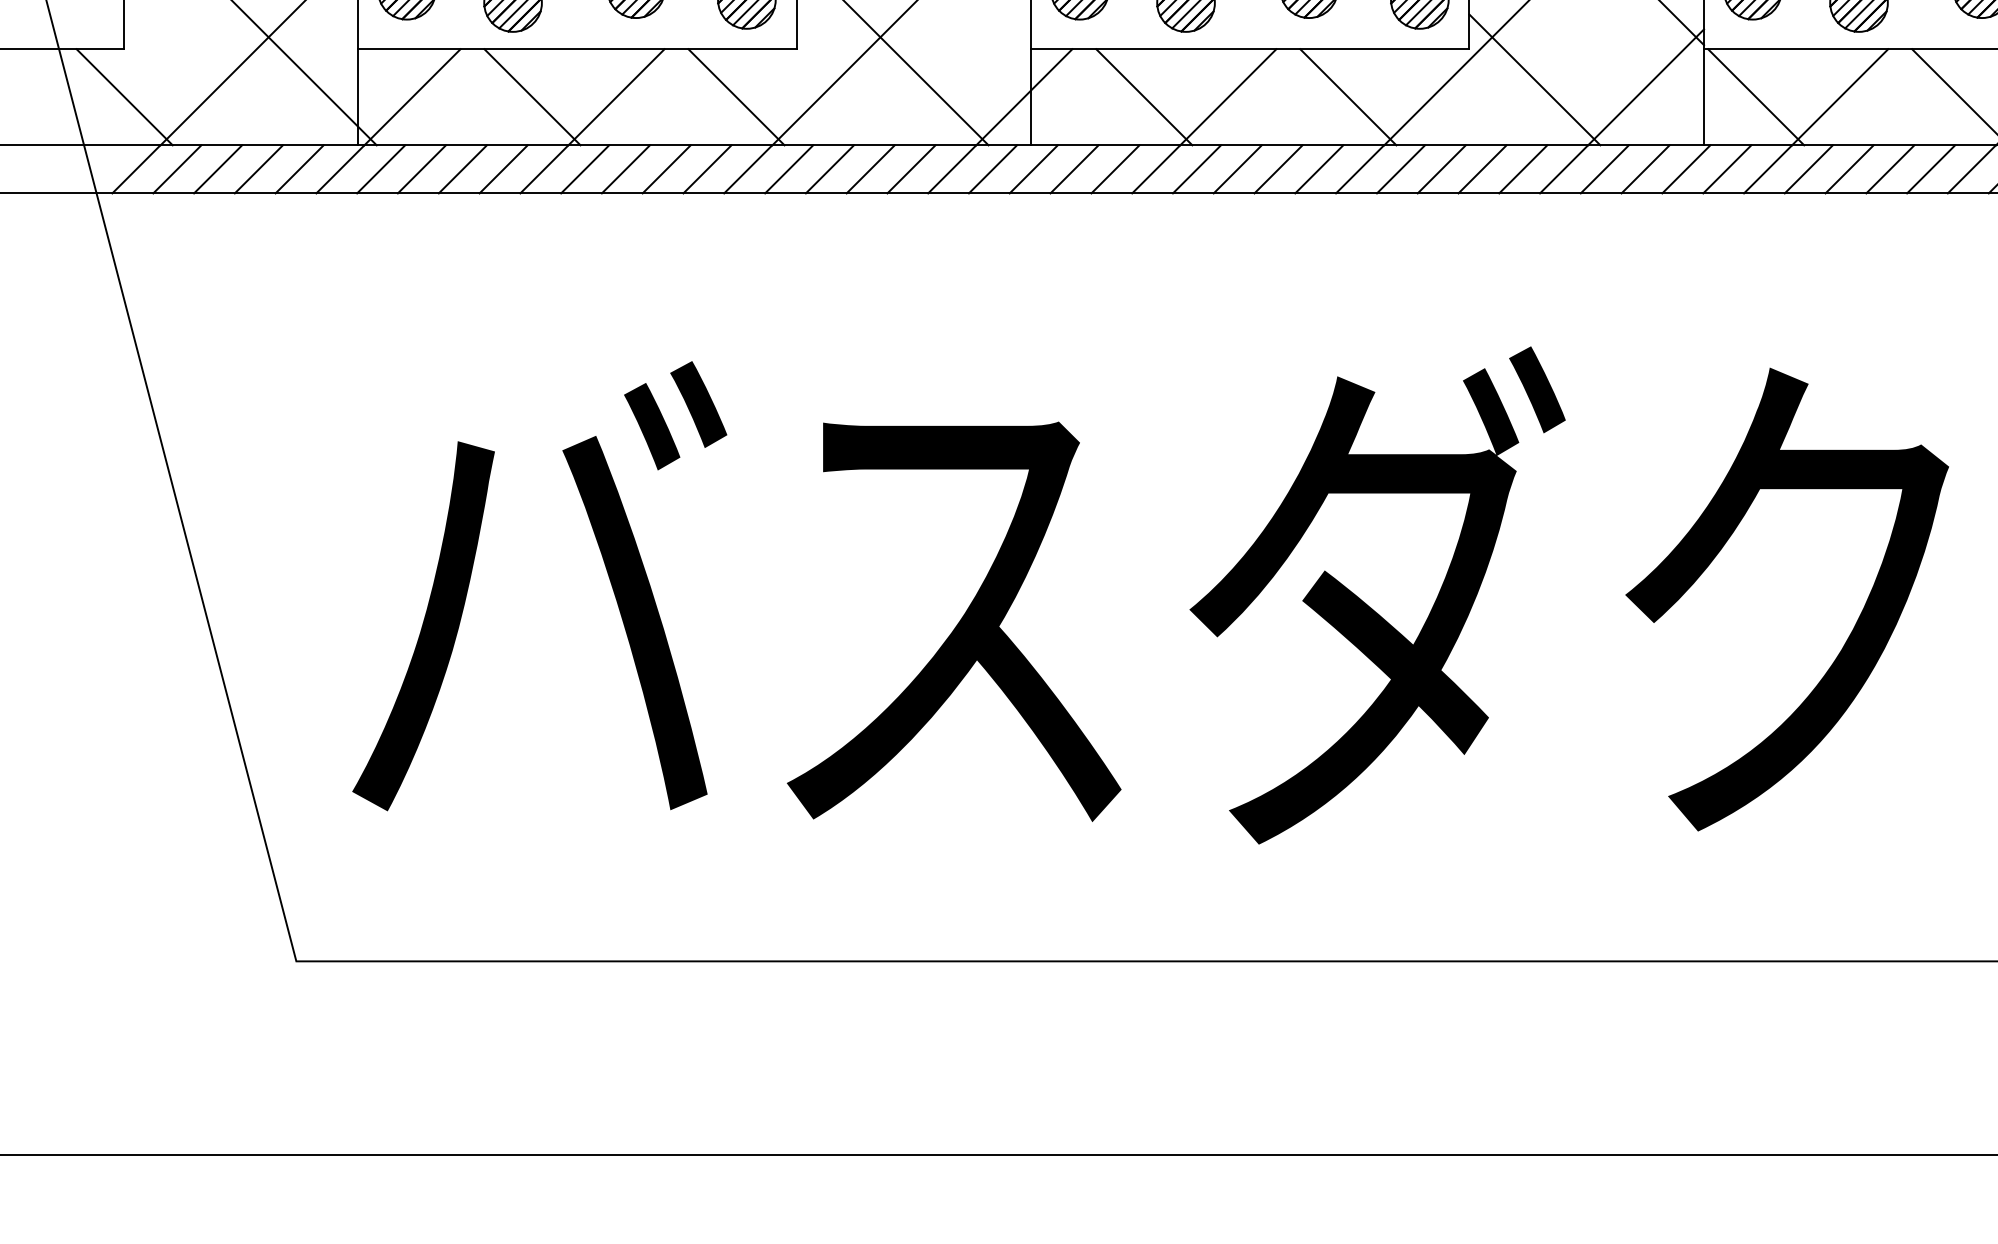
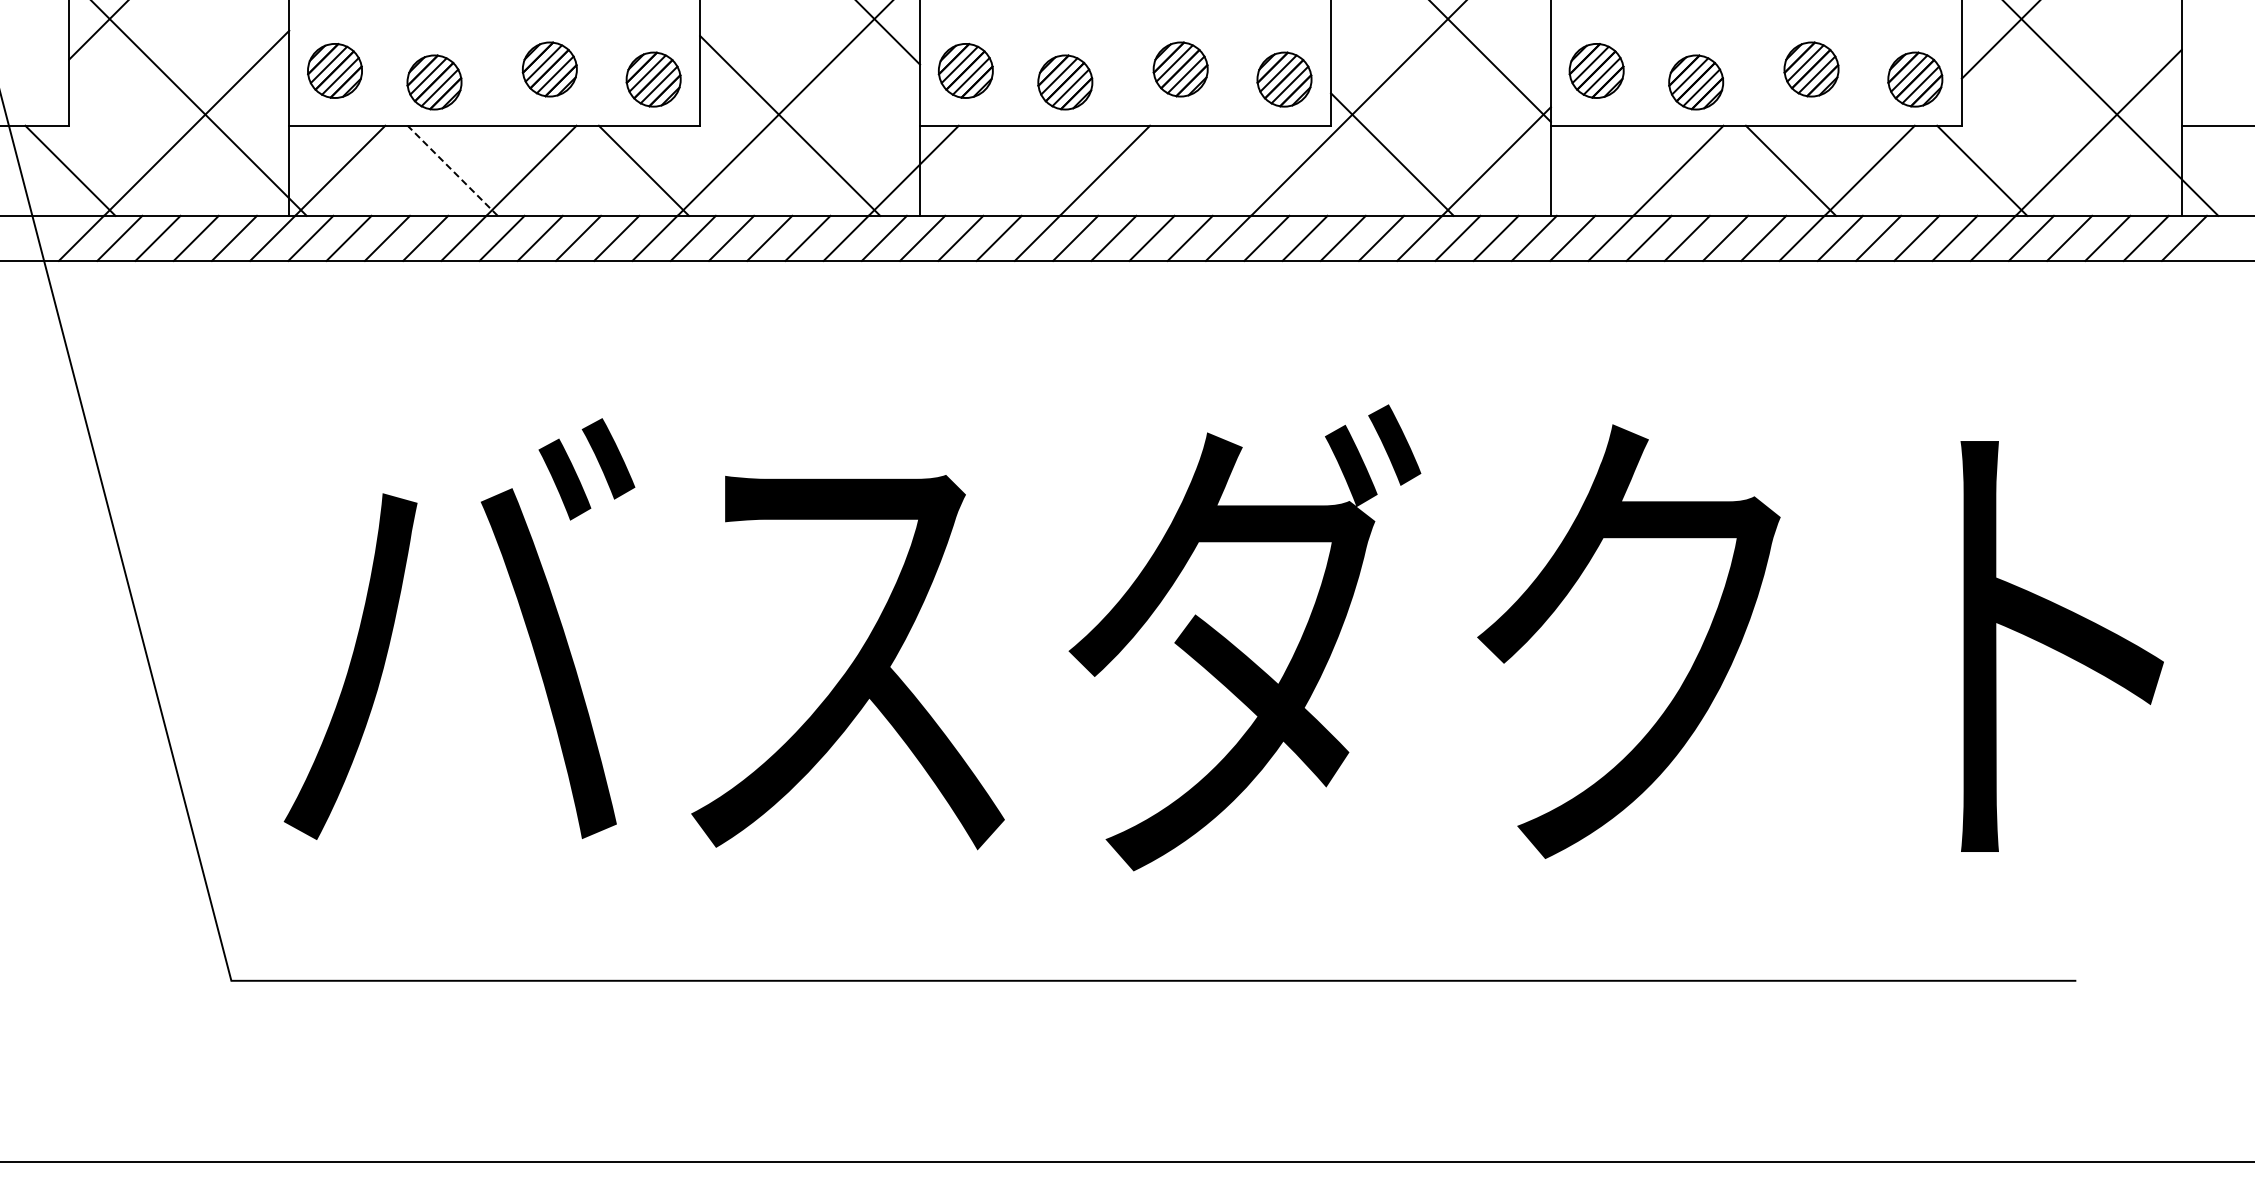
line: (532, 96) -> (452, 170), solid -> dashed
line: (1144, 96) -> (1026, 170), removed
line: (1348, 96) -> (1217, 170), removed
line: (1755, 96) -> (1599, 170), removed

